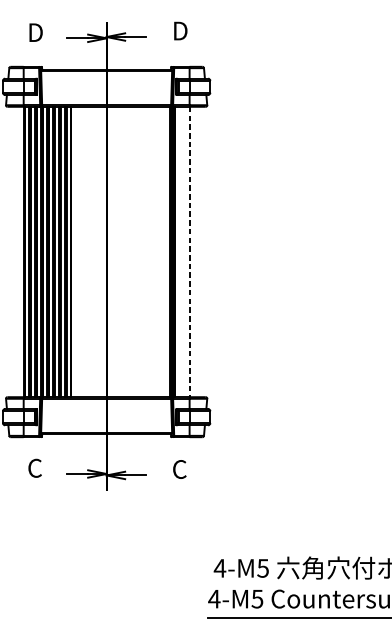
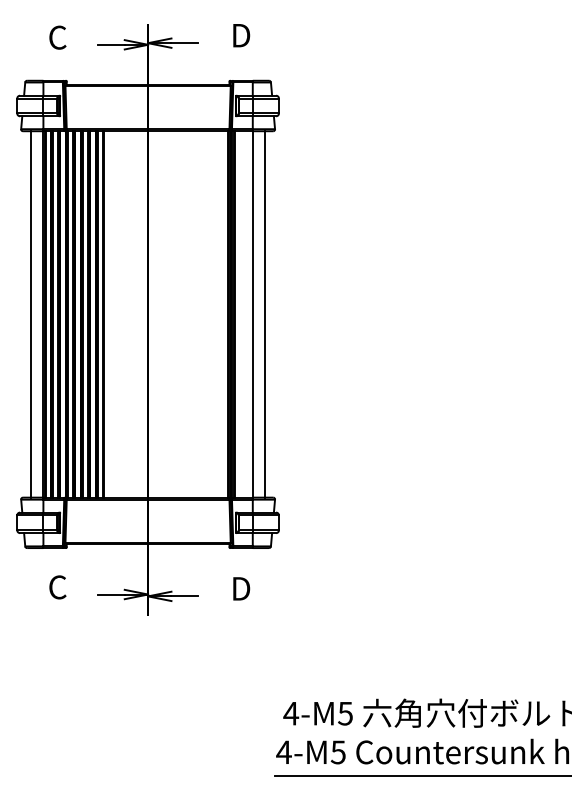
text: (35, 32) -> (58, 37), D -> C
line: (14, 252) -> (31, 314), added
line: (189, 252) -> (252, 314), dashed -> solid
line: (198, 252) -> (264, 314), added
text: (180, 469) -> (241, 588), C -> D

